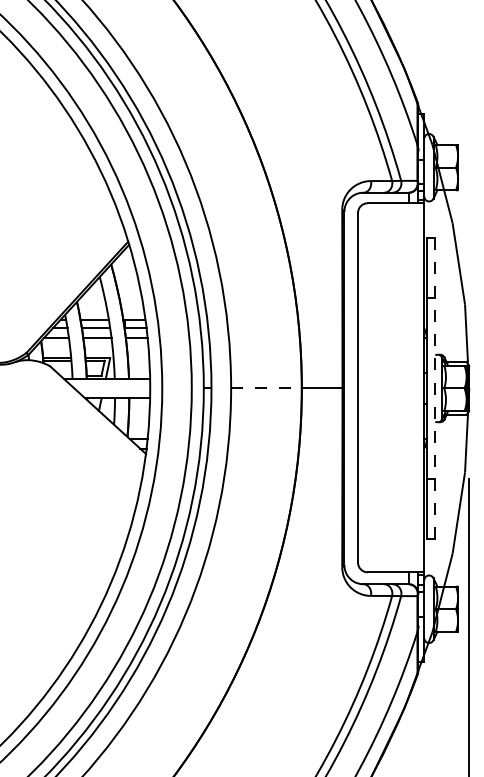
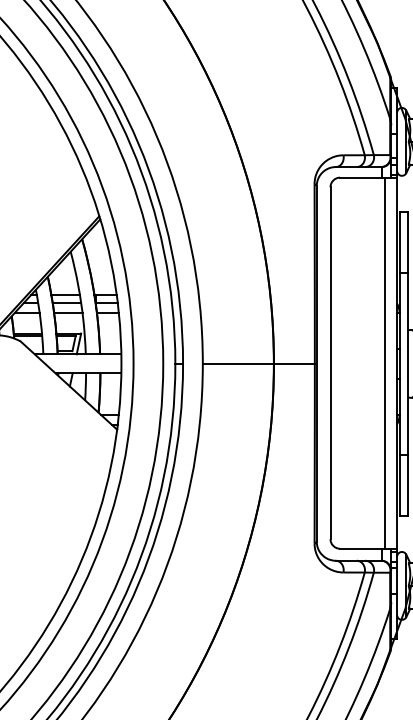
line: (412, 387) -> (385, 362), added
line: (266, 388) -> (238, 363), dashed -> solid
line: (435, 388) -> (408, 363), dashed -> solid

